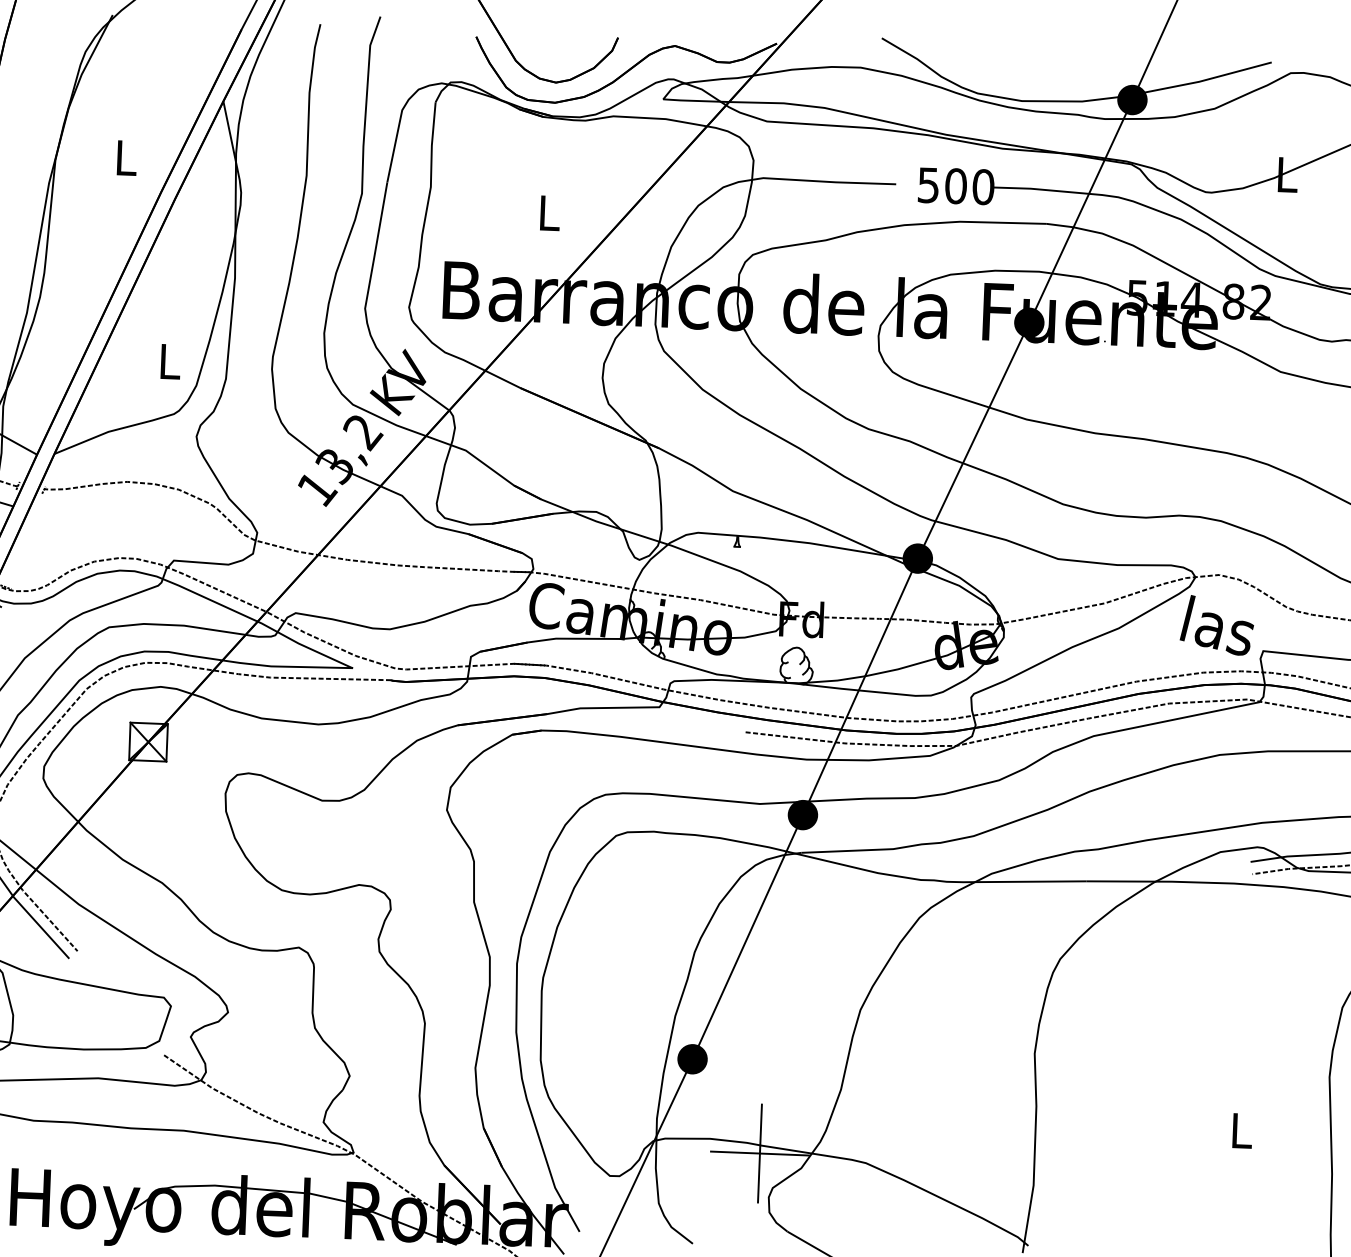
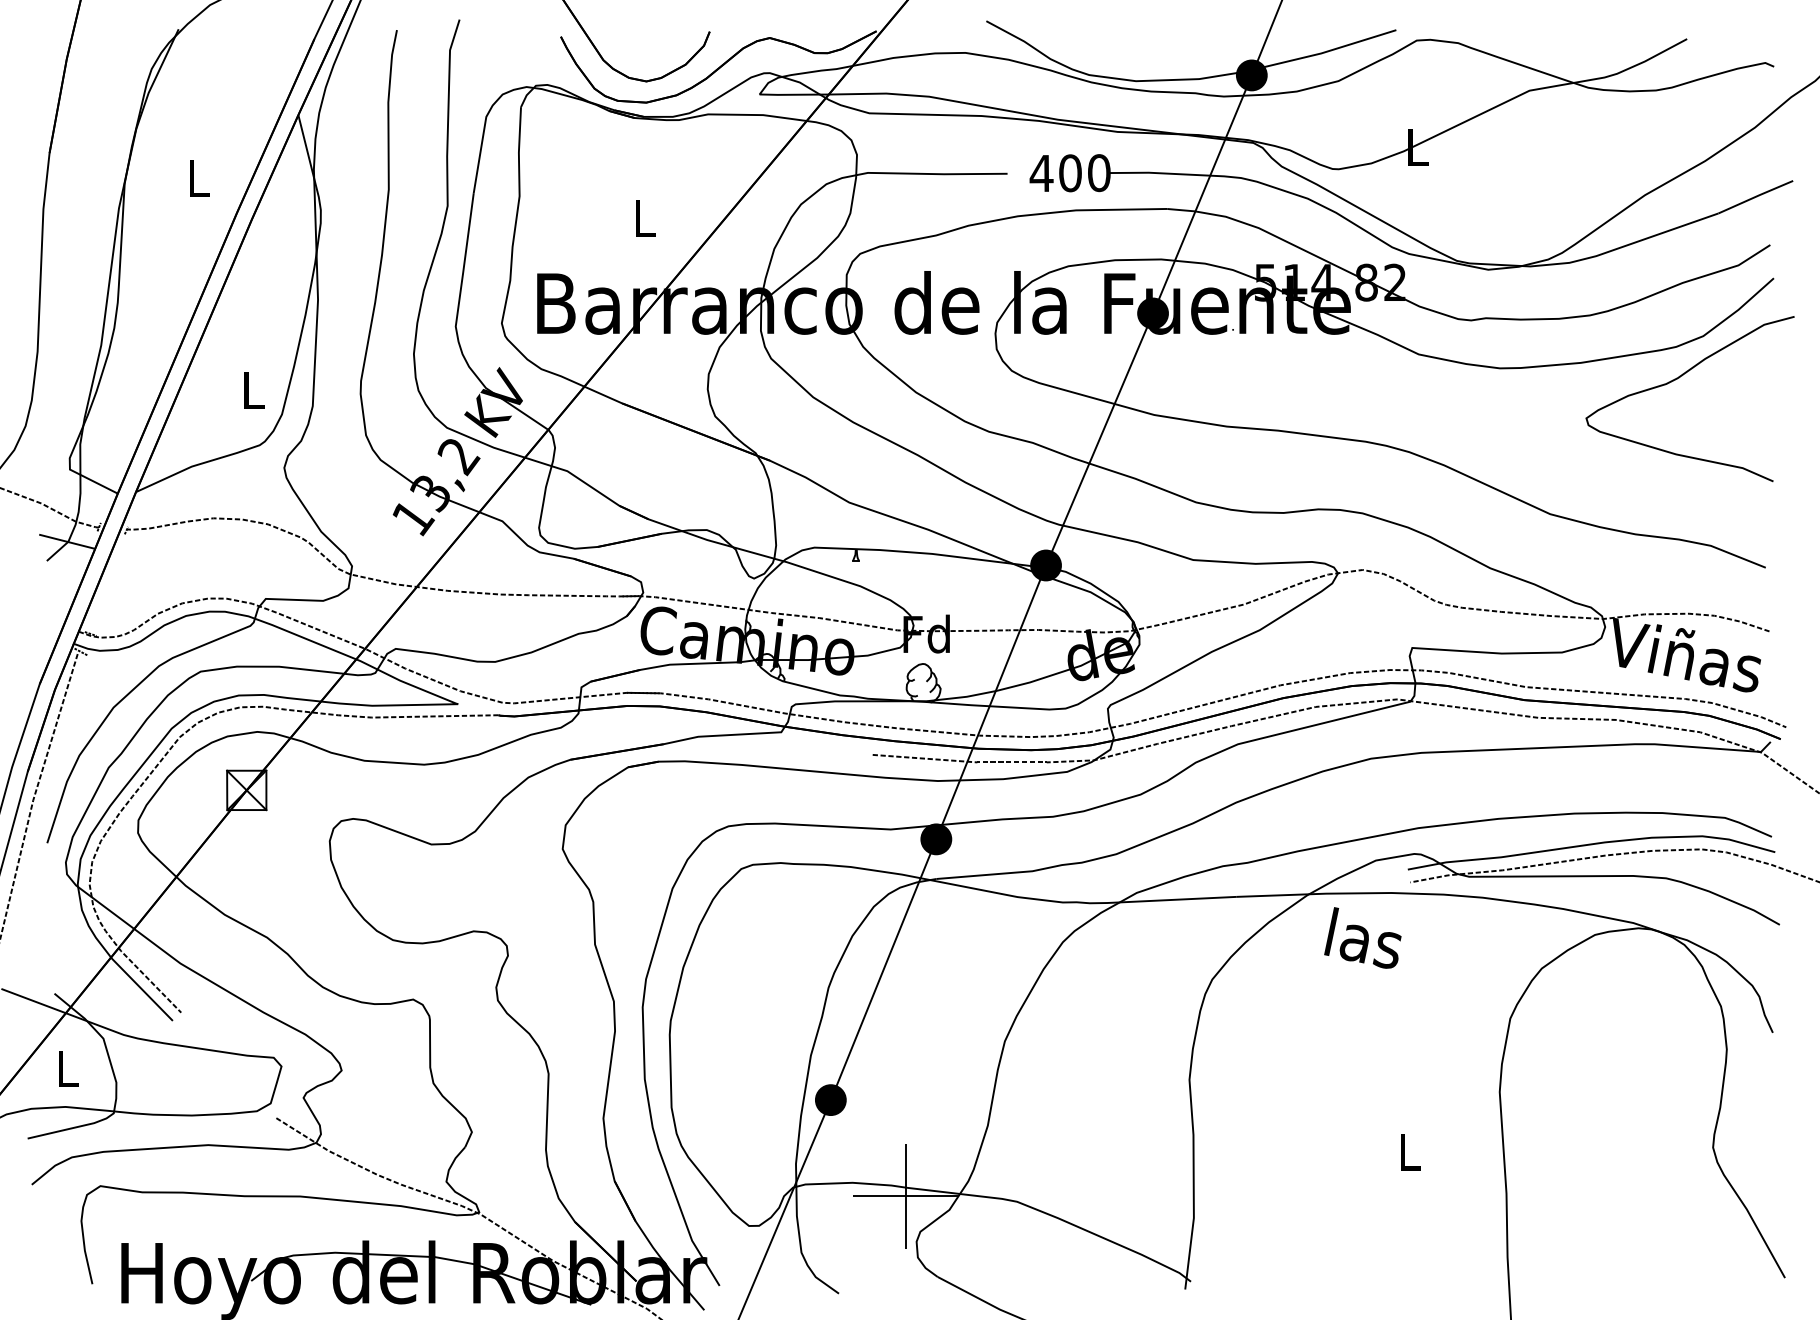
text: (928, 185) -> (1041, 173), 500 -> 400
text: (1216, 624) -> (1362, 937), moved

